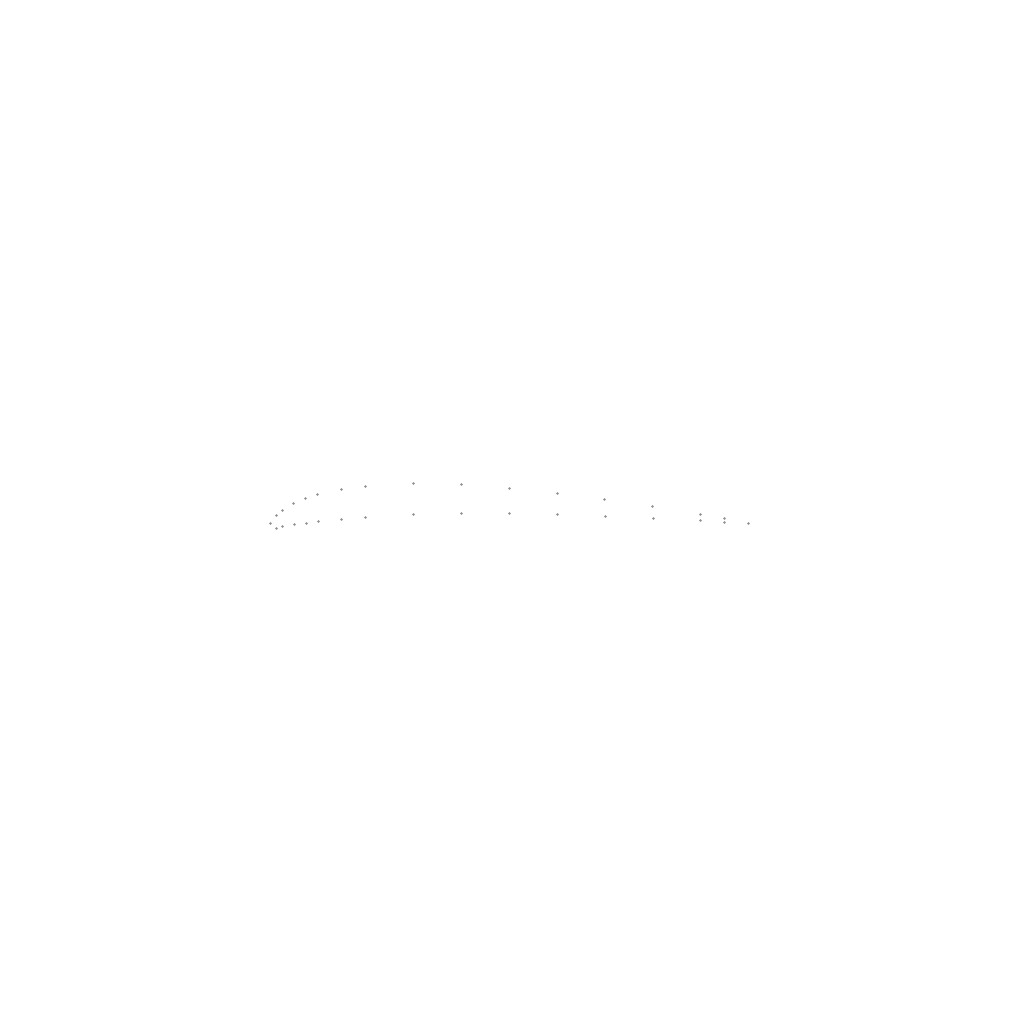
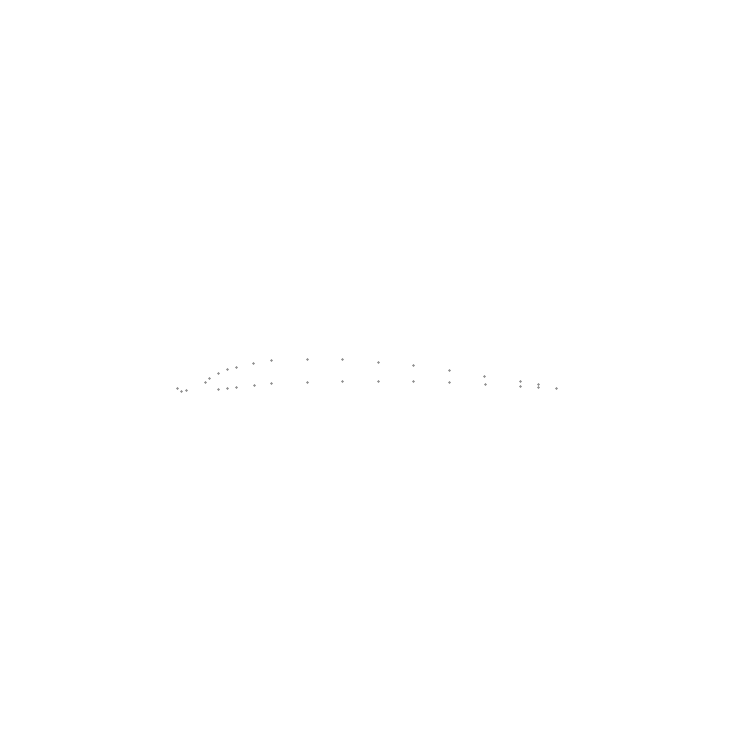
part: (276, 525) -> (181, 389), moved

